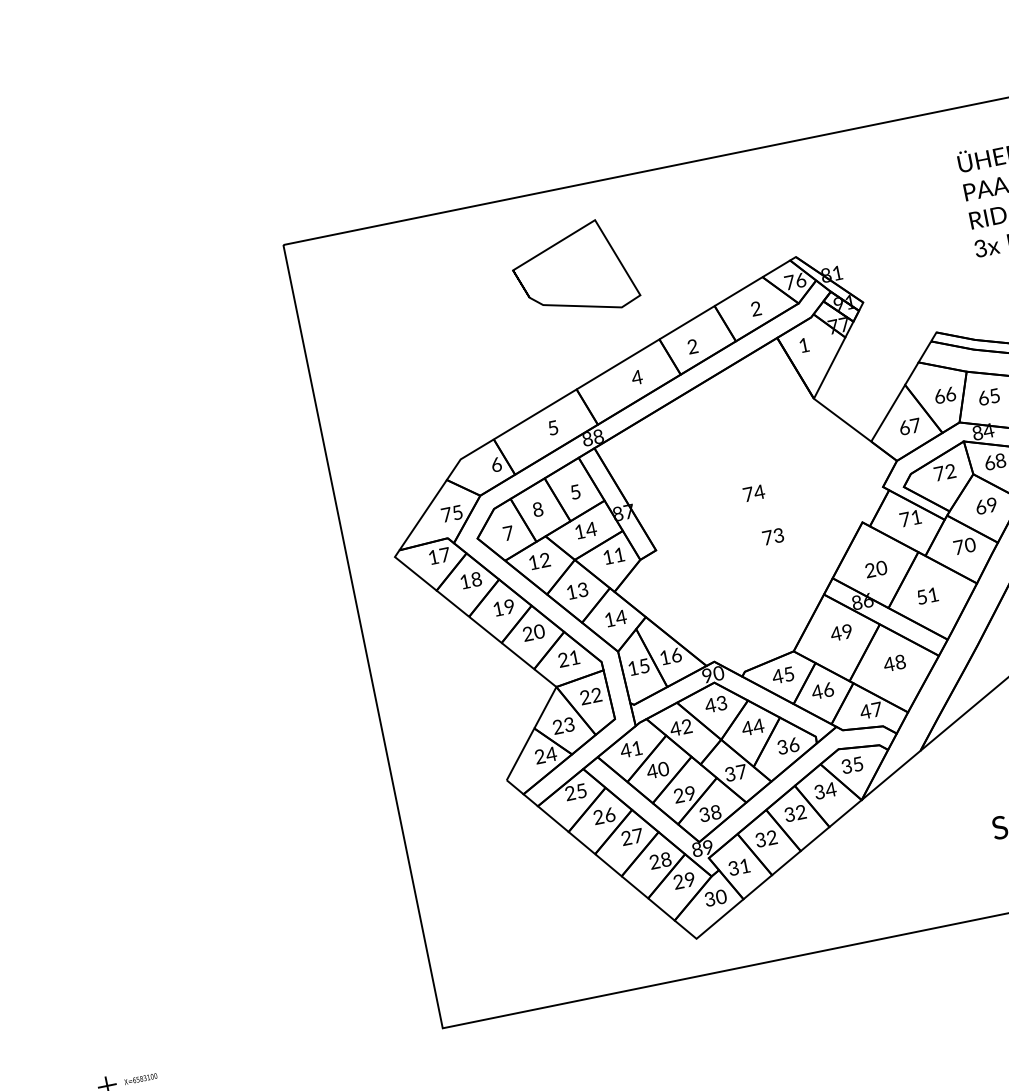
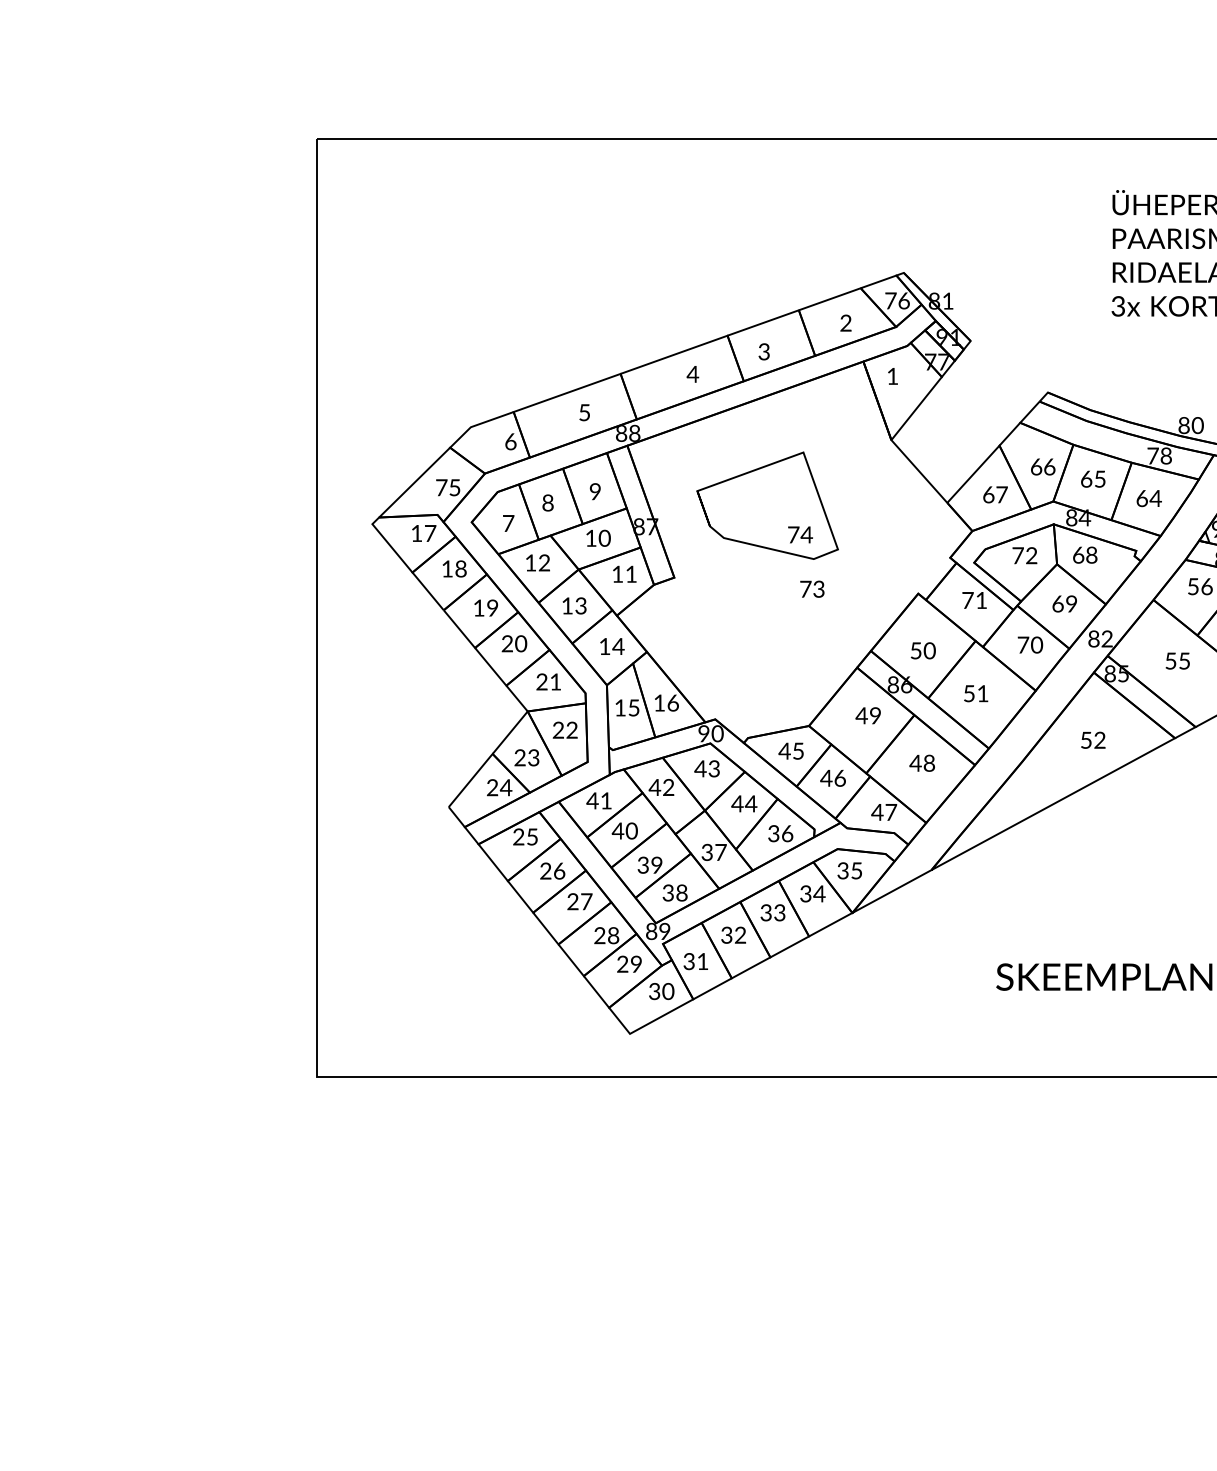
curve: (559, 243) -> (757, 470), moved
text: (692, 348) -> (763, 354), 2 -> 3
text: (574, 492) -> (594, 491), 5 -> 9
text: (590, 528) -> (604, 537), 14 -> 10
text: (869, 570) -> (915, 650), 20 -> 50
text: (678, 797) -> (642, 867), 29 -> 39
text: (801, 814) -> (779, 915), 32 -> 33

